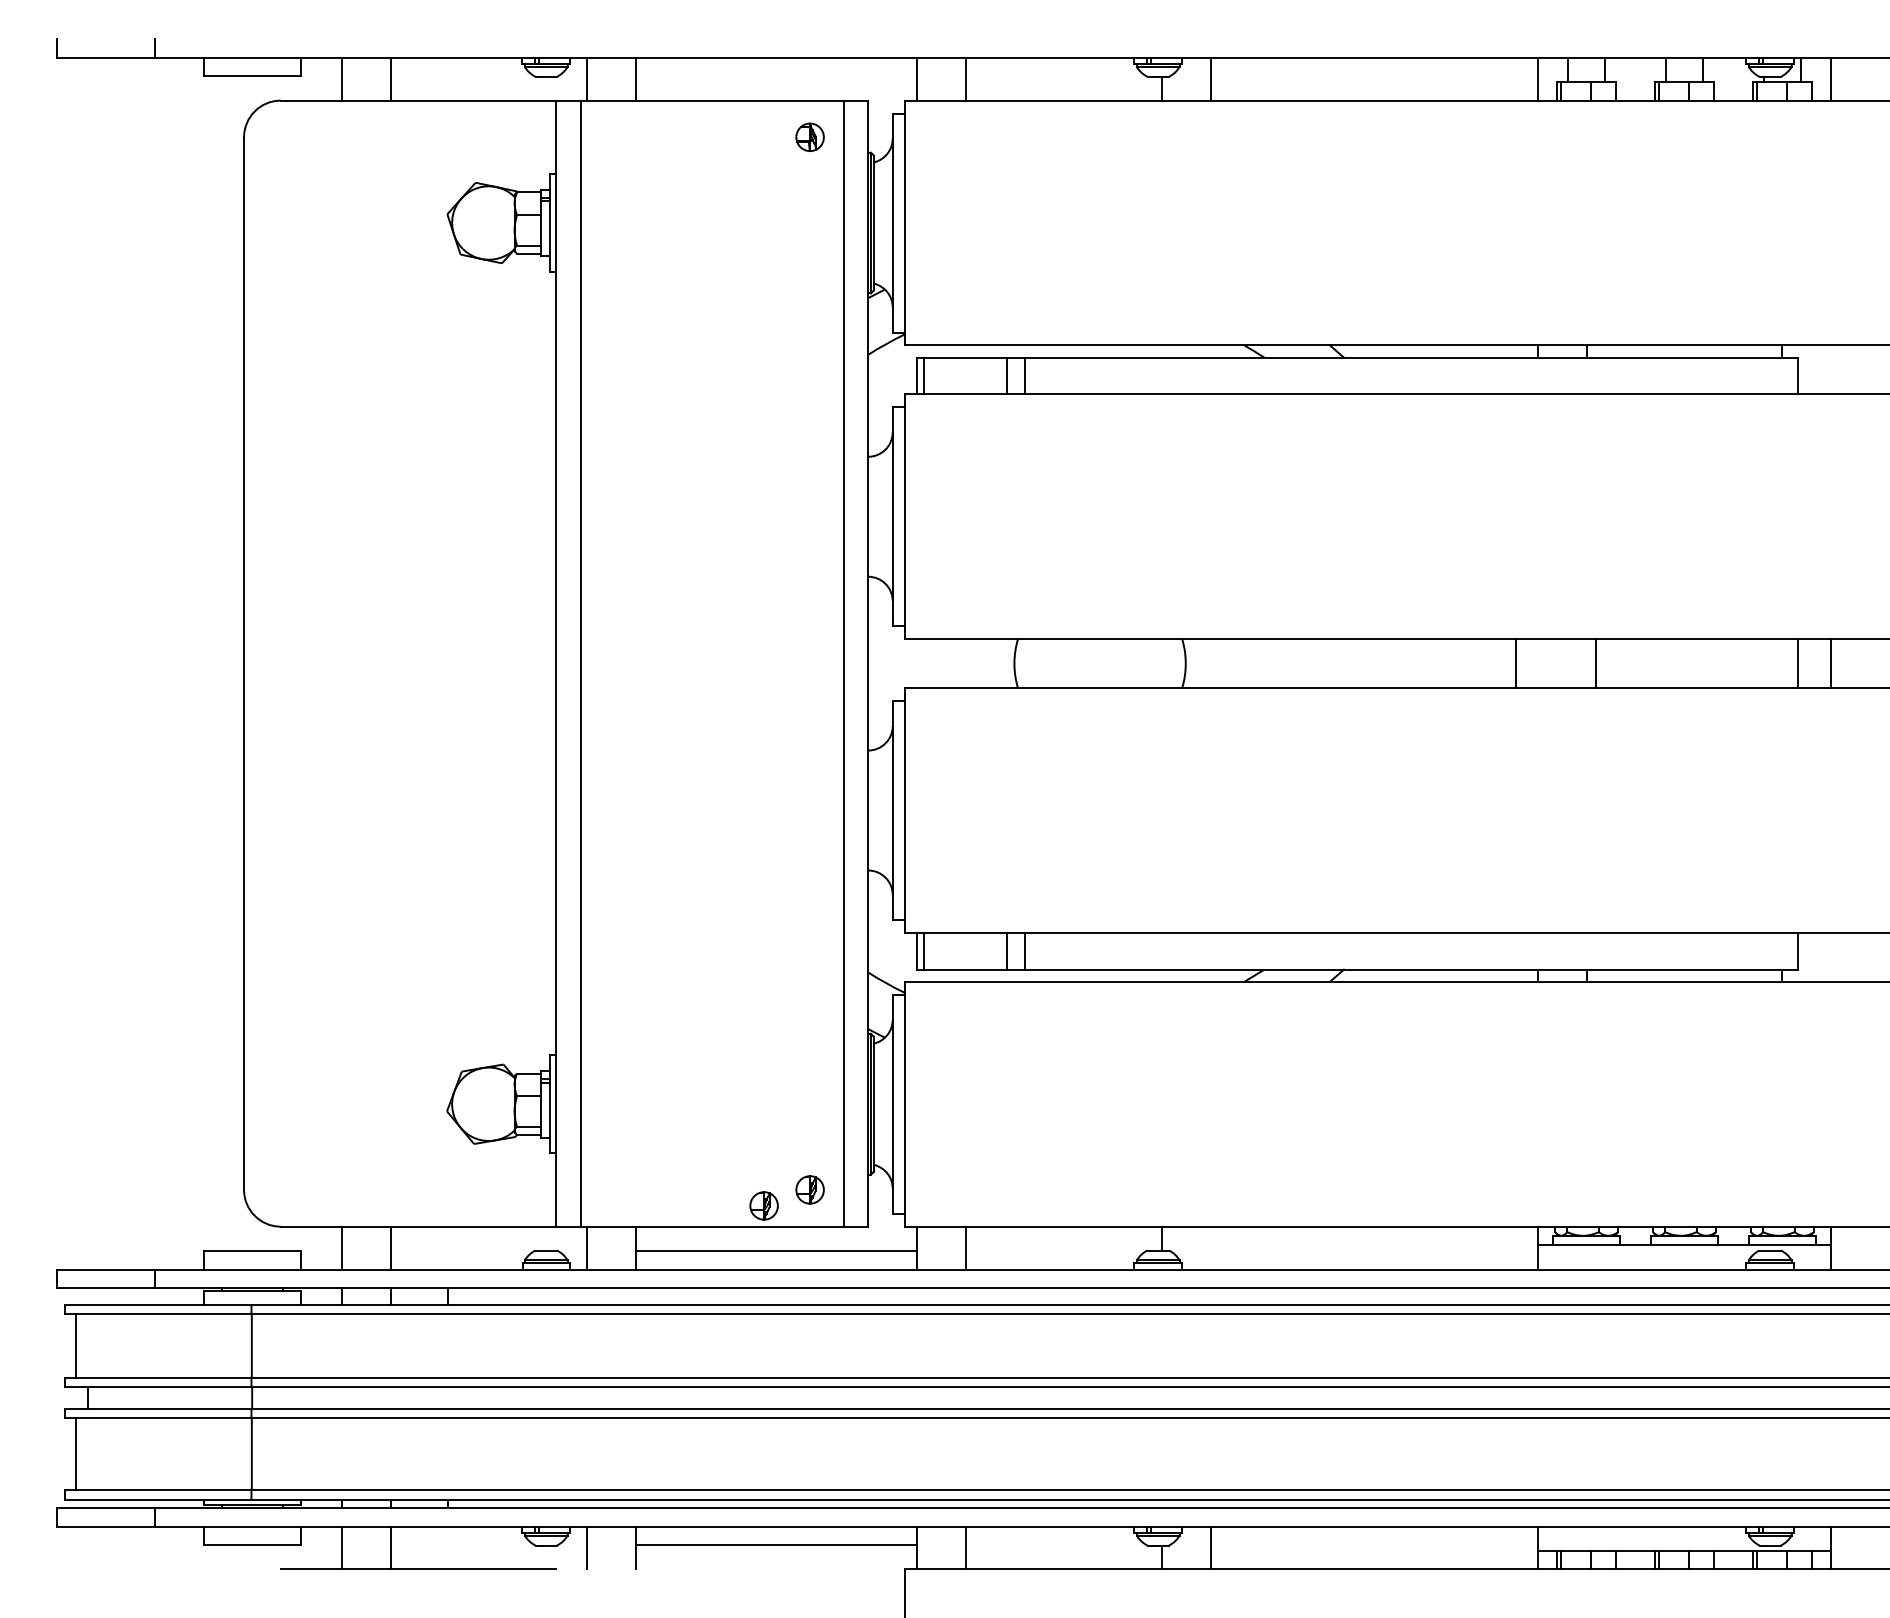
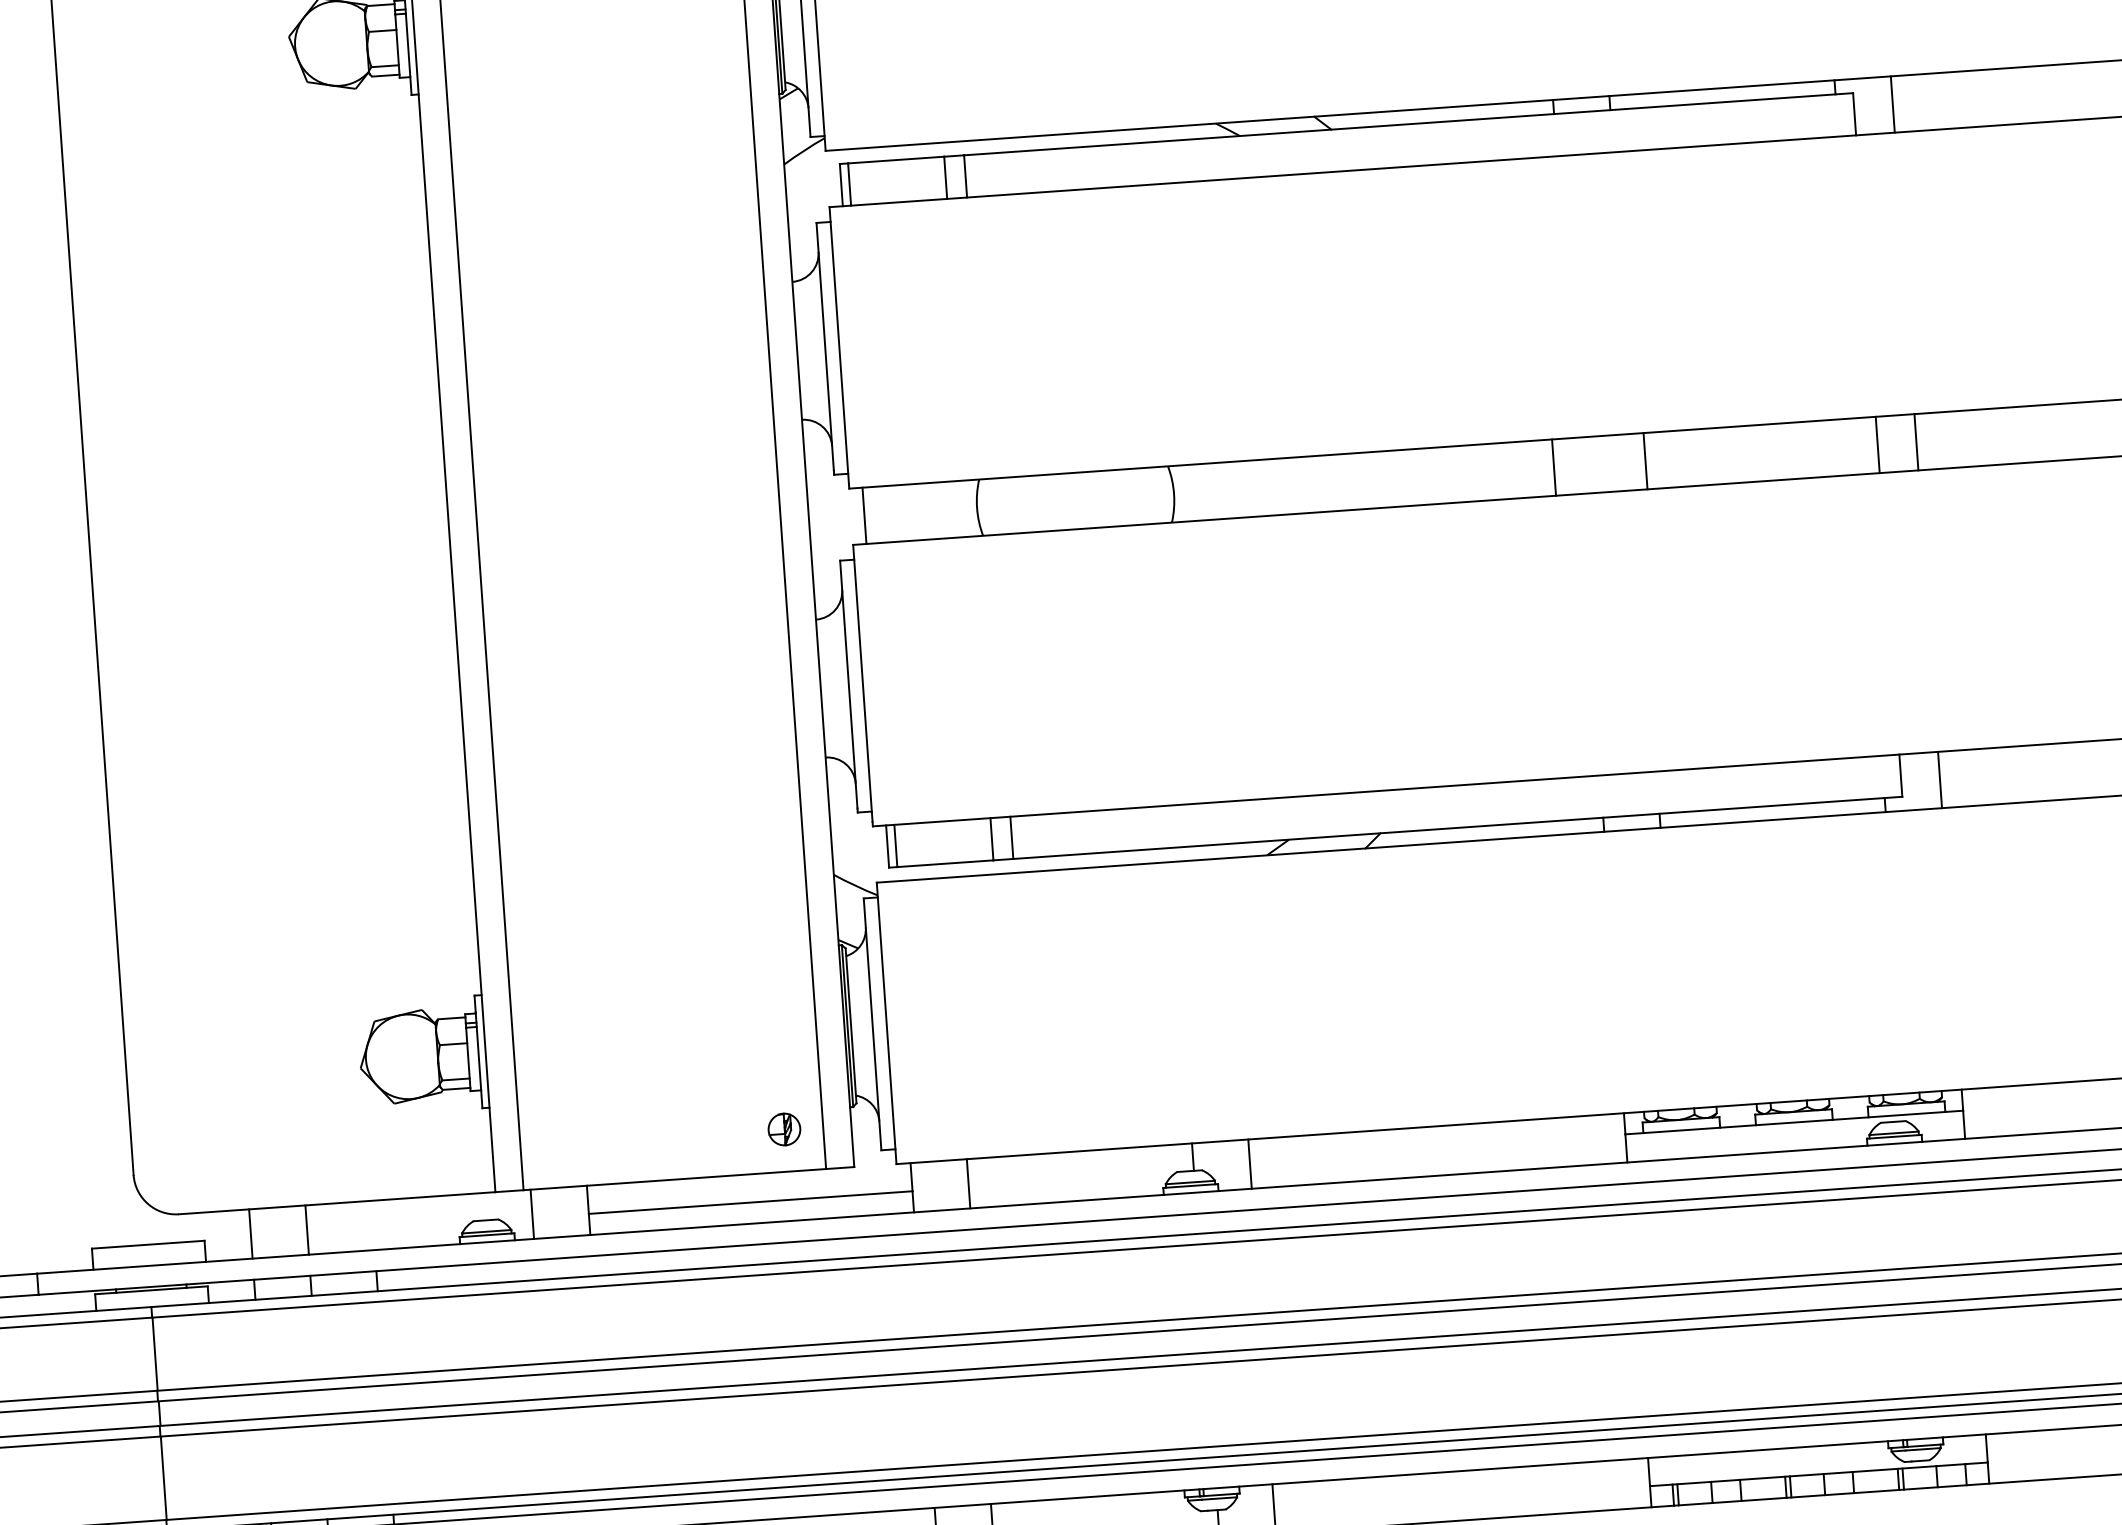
line: (1831, 369) -> (1892, 104), added
line: (916, 663) -> (864, 515), added
line: (1831, 956) -> (1940, 778), added
part: (763, 1205) -> (732, 1151), removed
line: (1210, 1247) -> (1249, 1163), added

